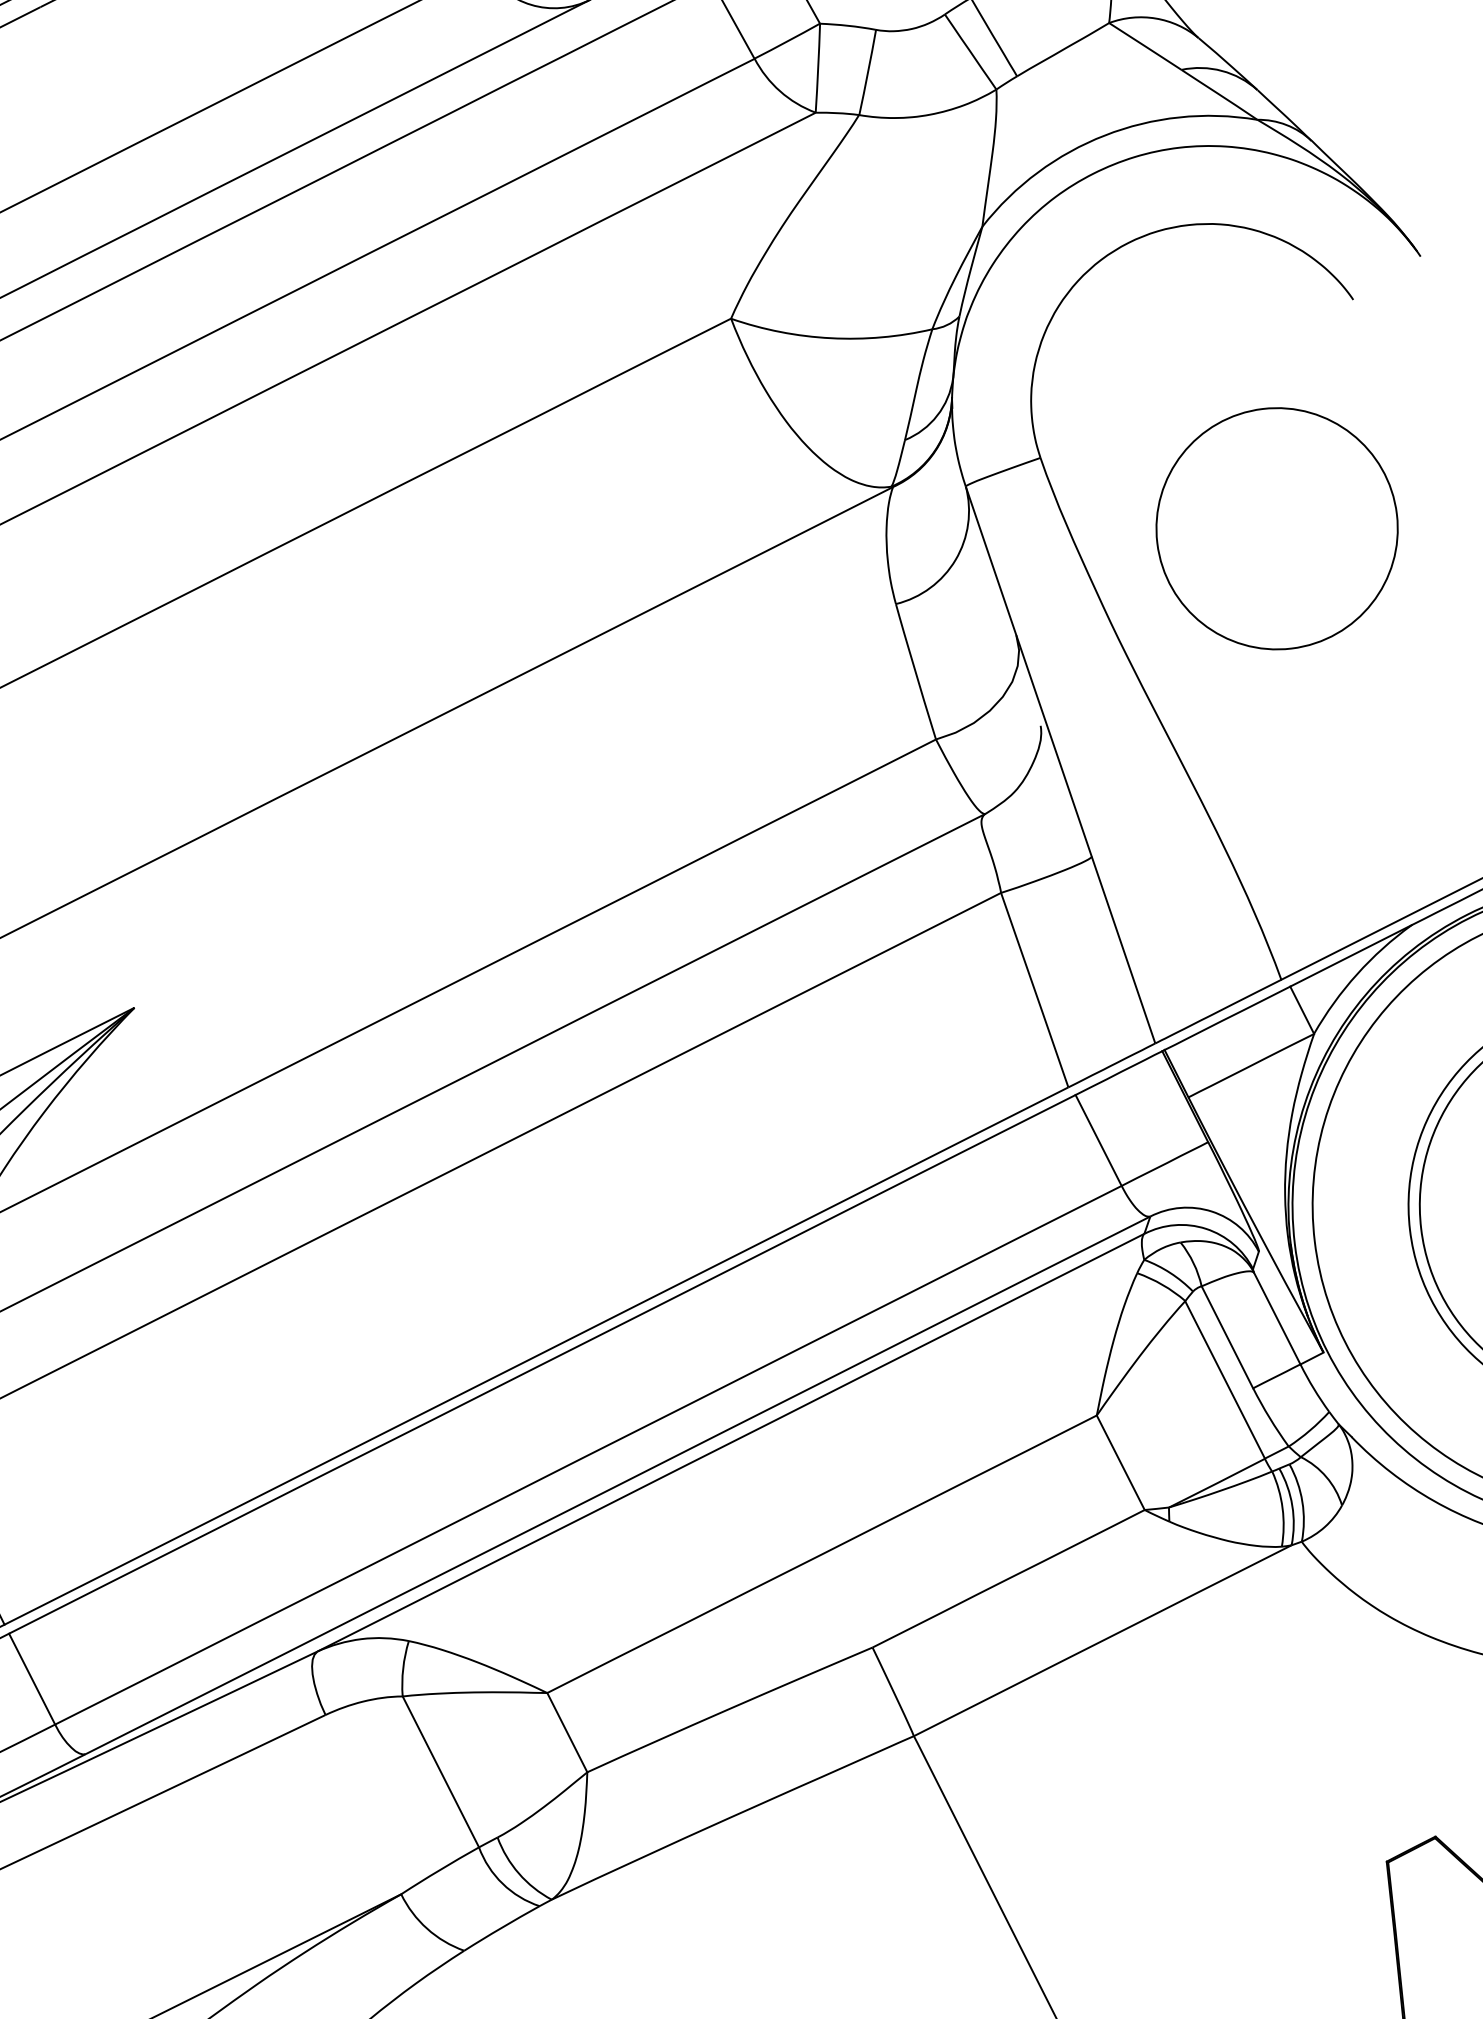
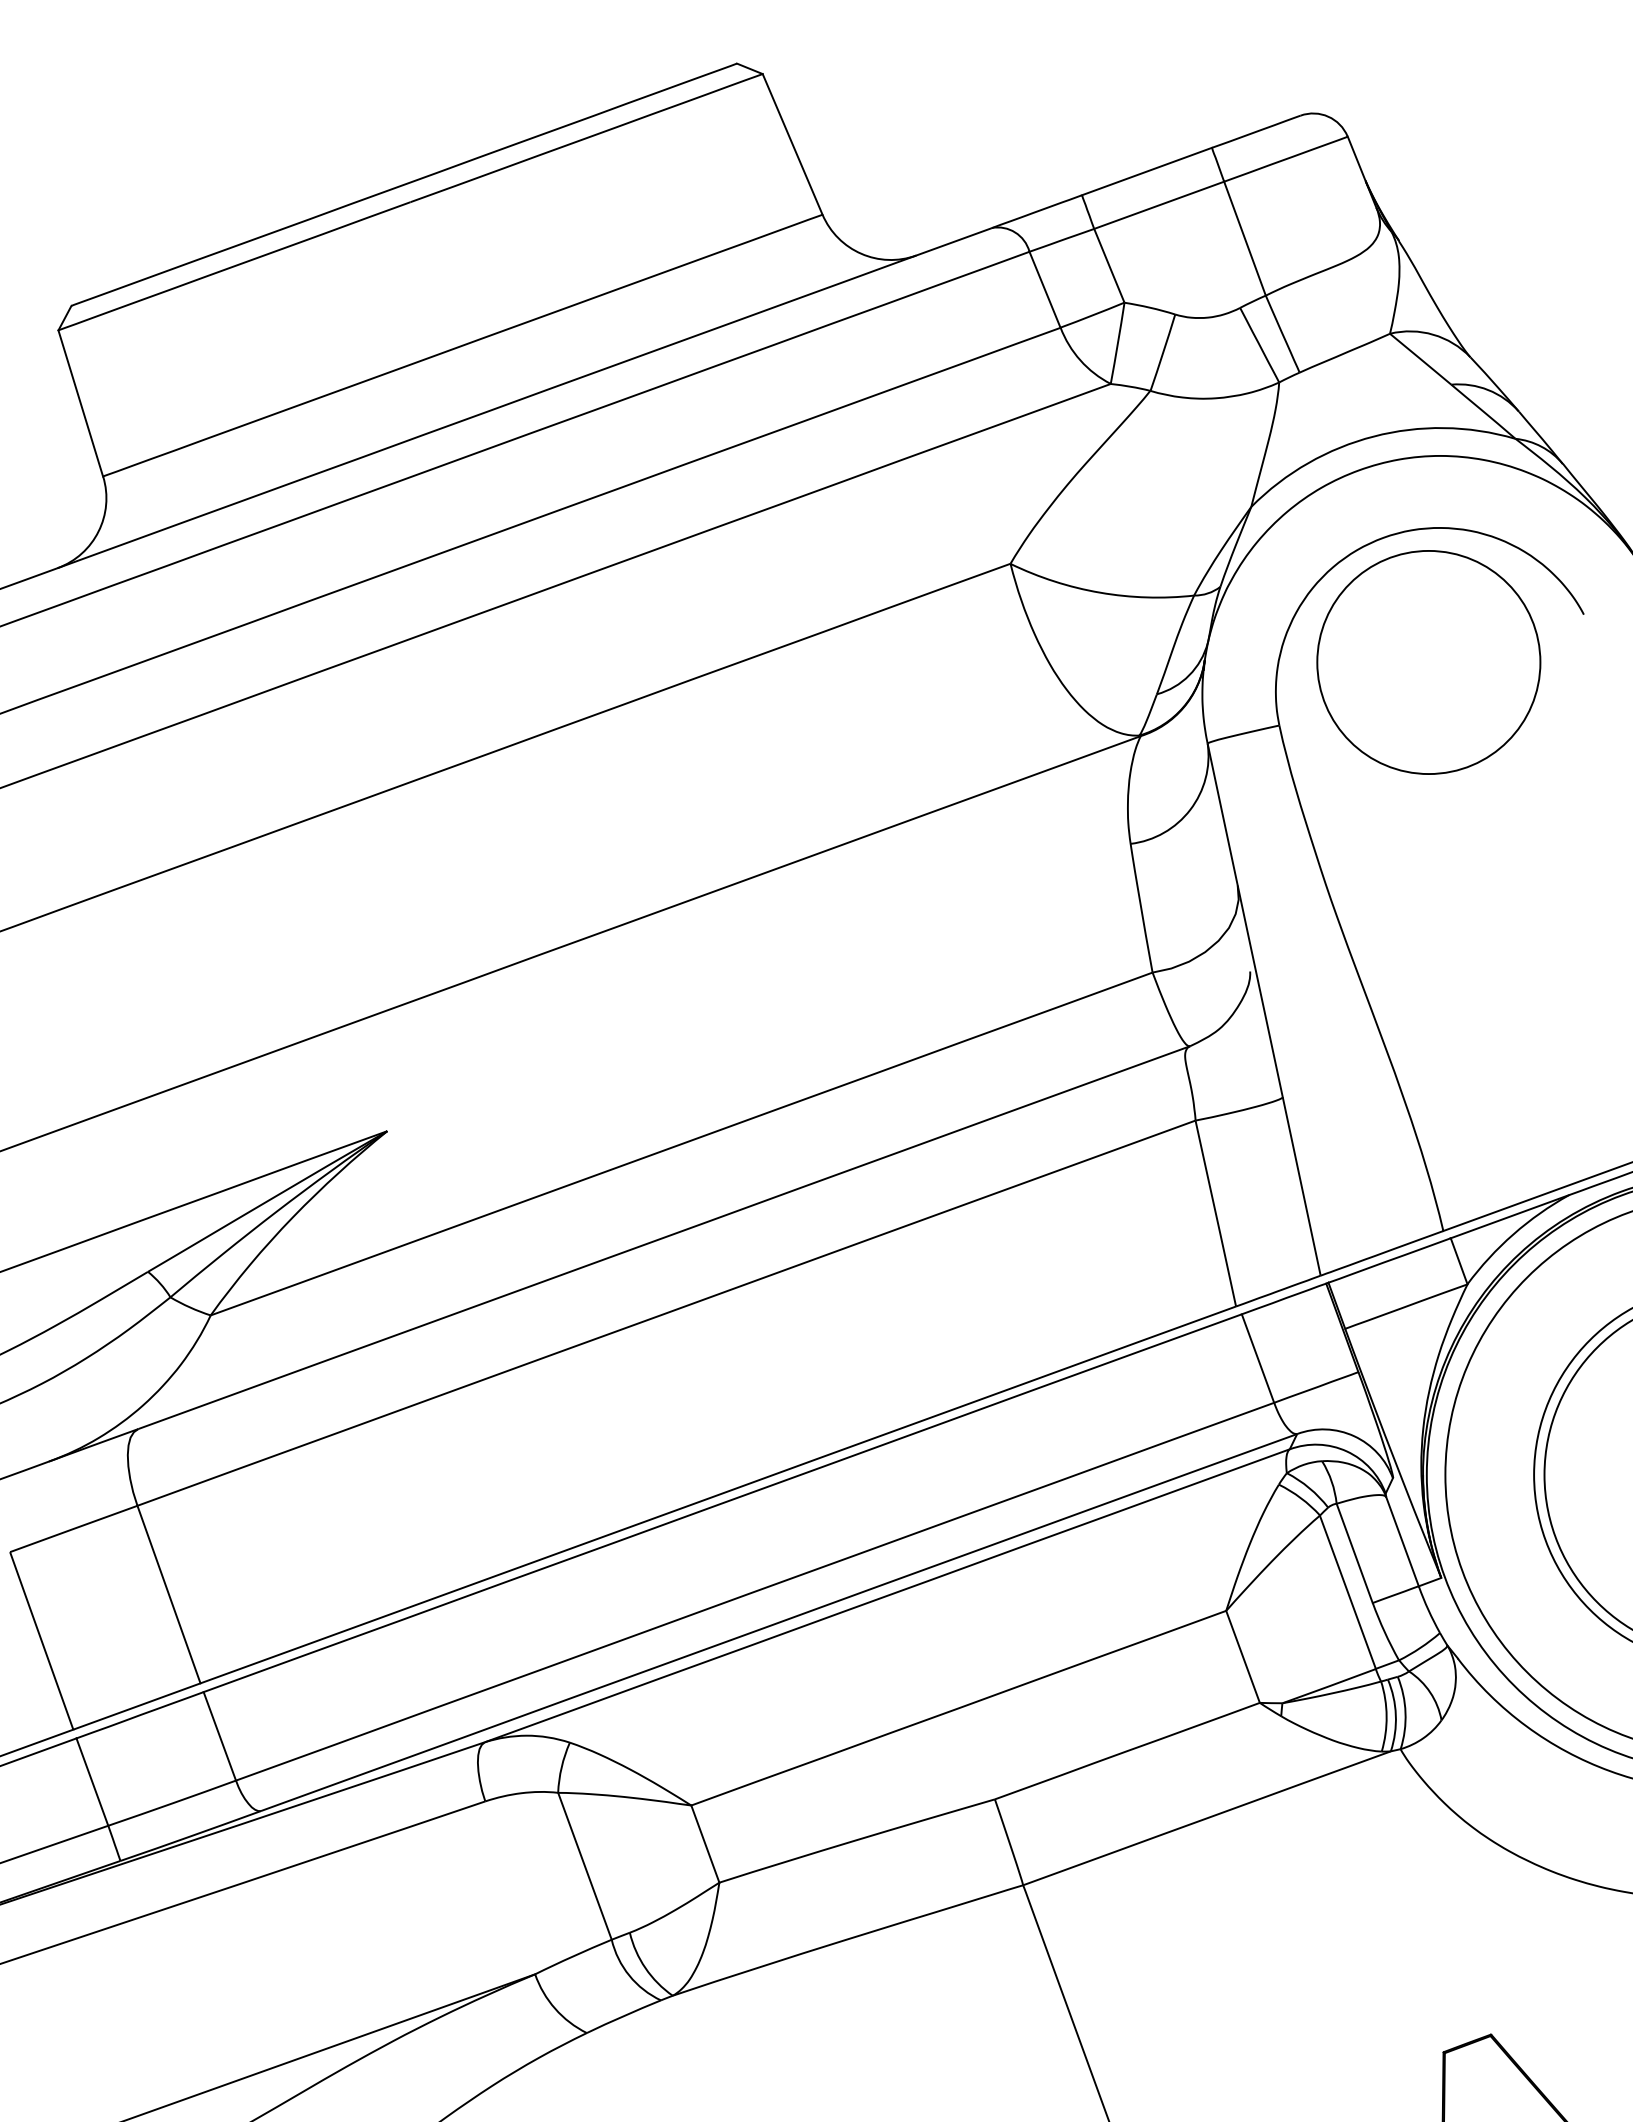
circle: (1276, 528) -> (1428, 662), moved

